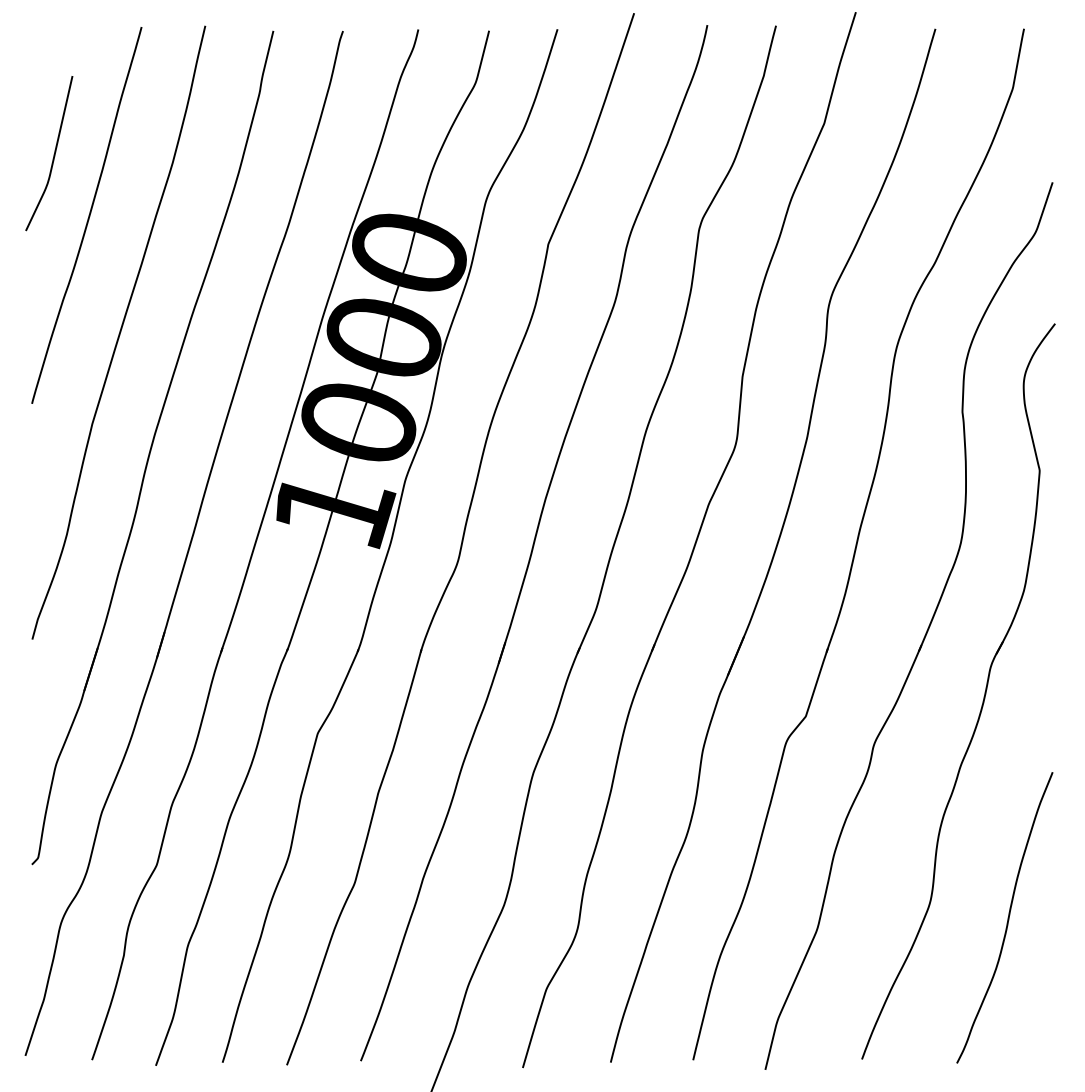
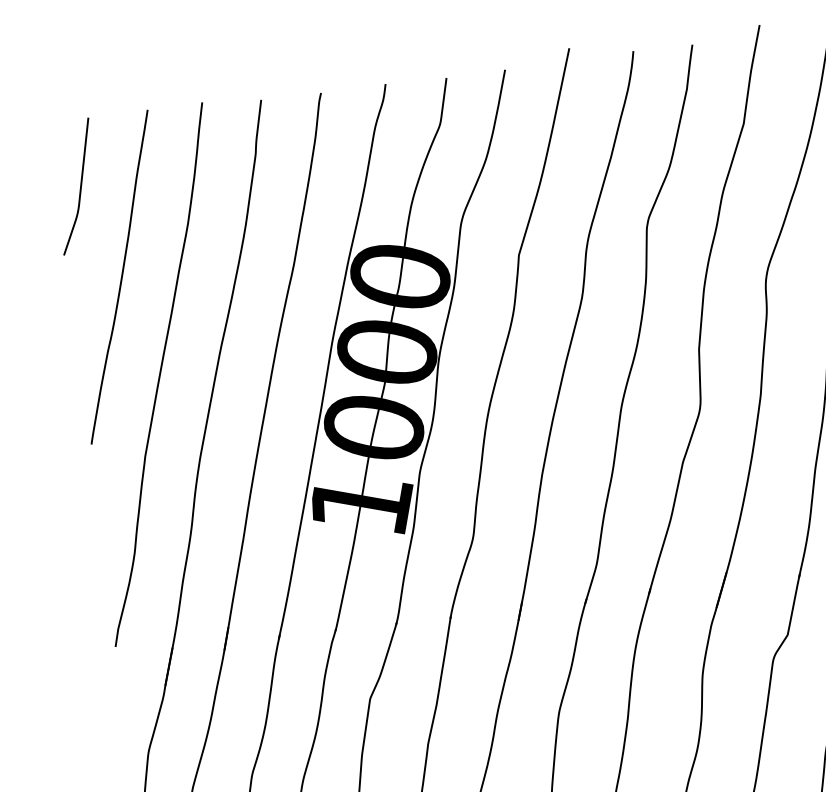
curve: (53, 154) -> (79, 187), moved

